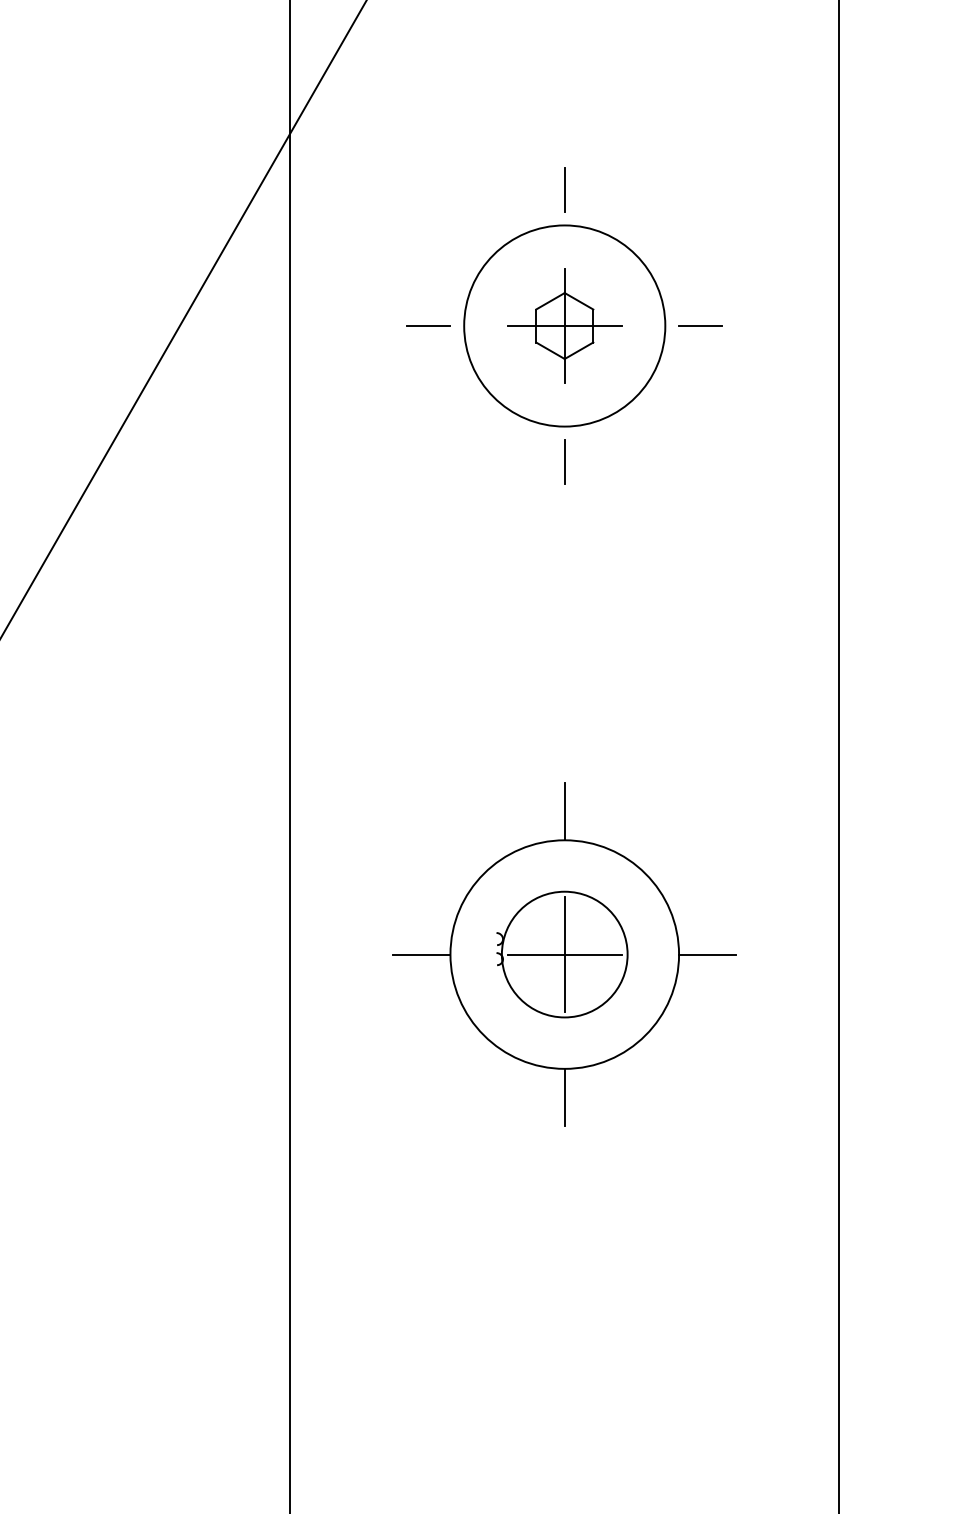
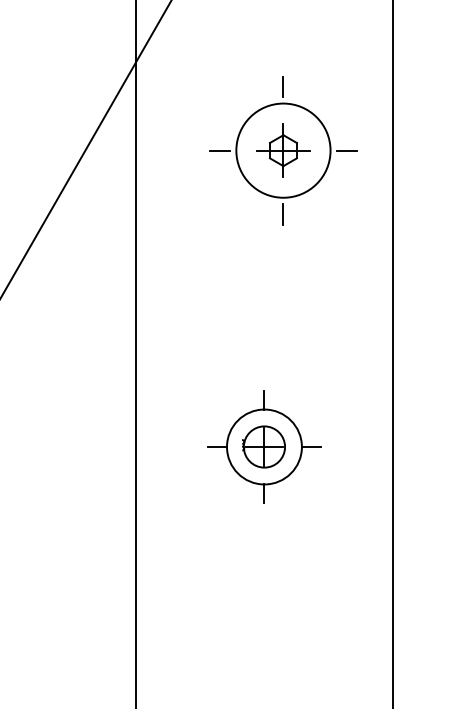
part: (564, 325) -> (283, 150), moved
part: (564, 953) -> (264, 446), size x0.7

